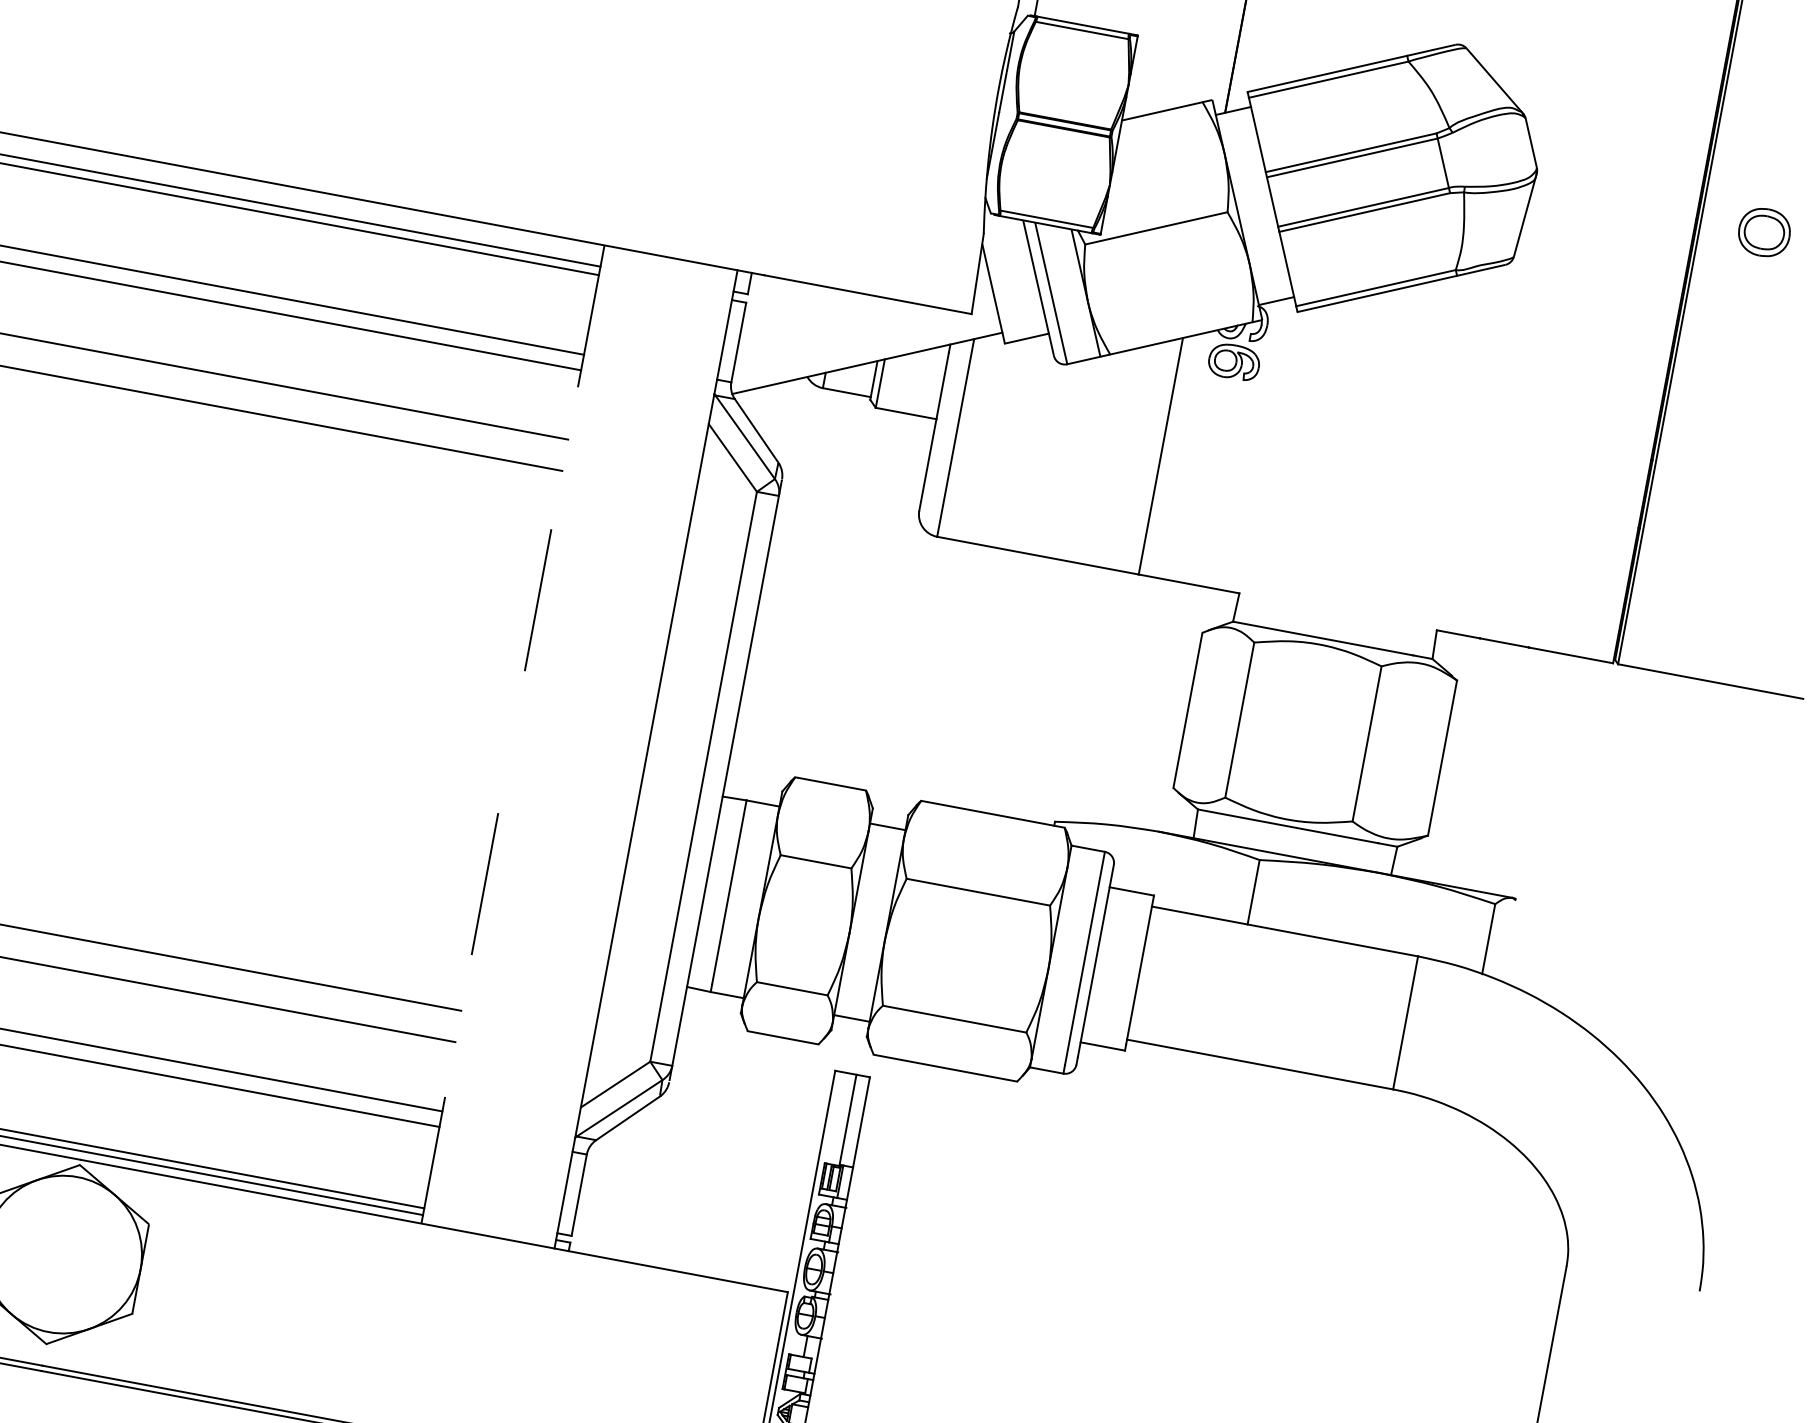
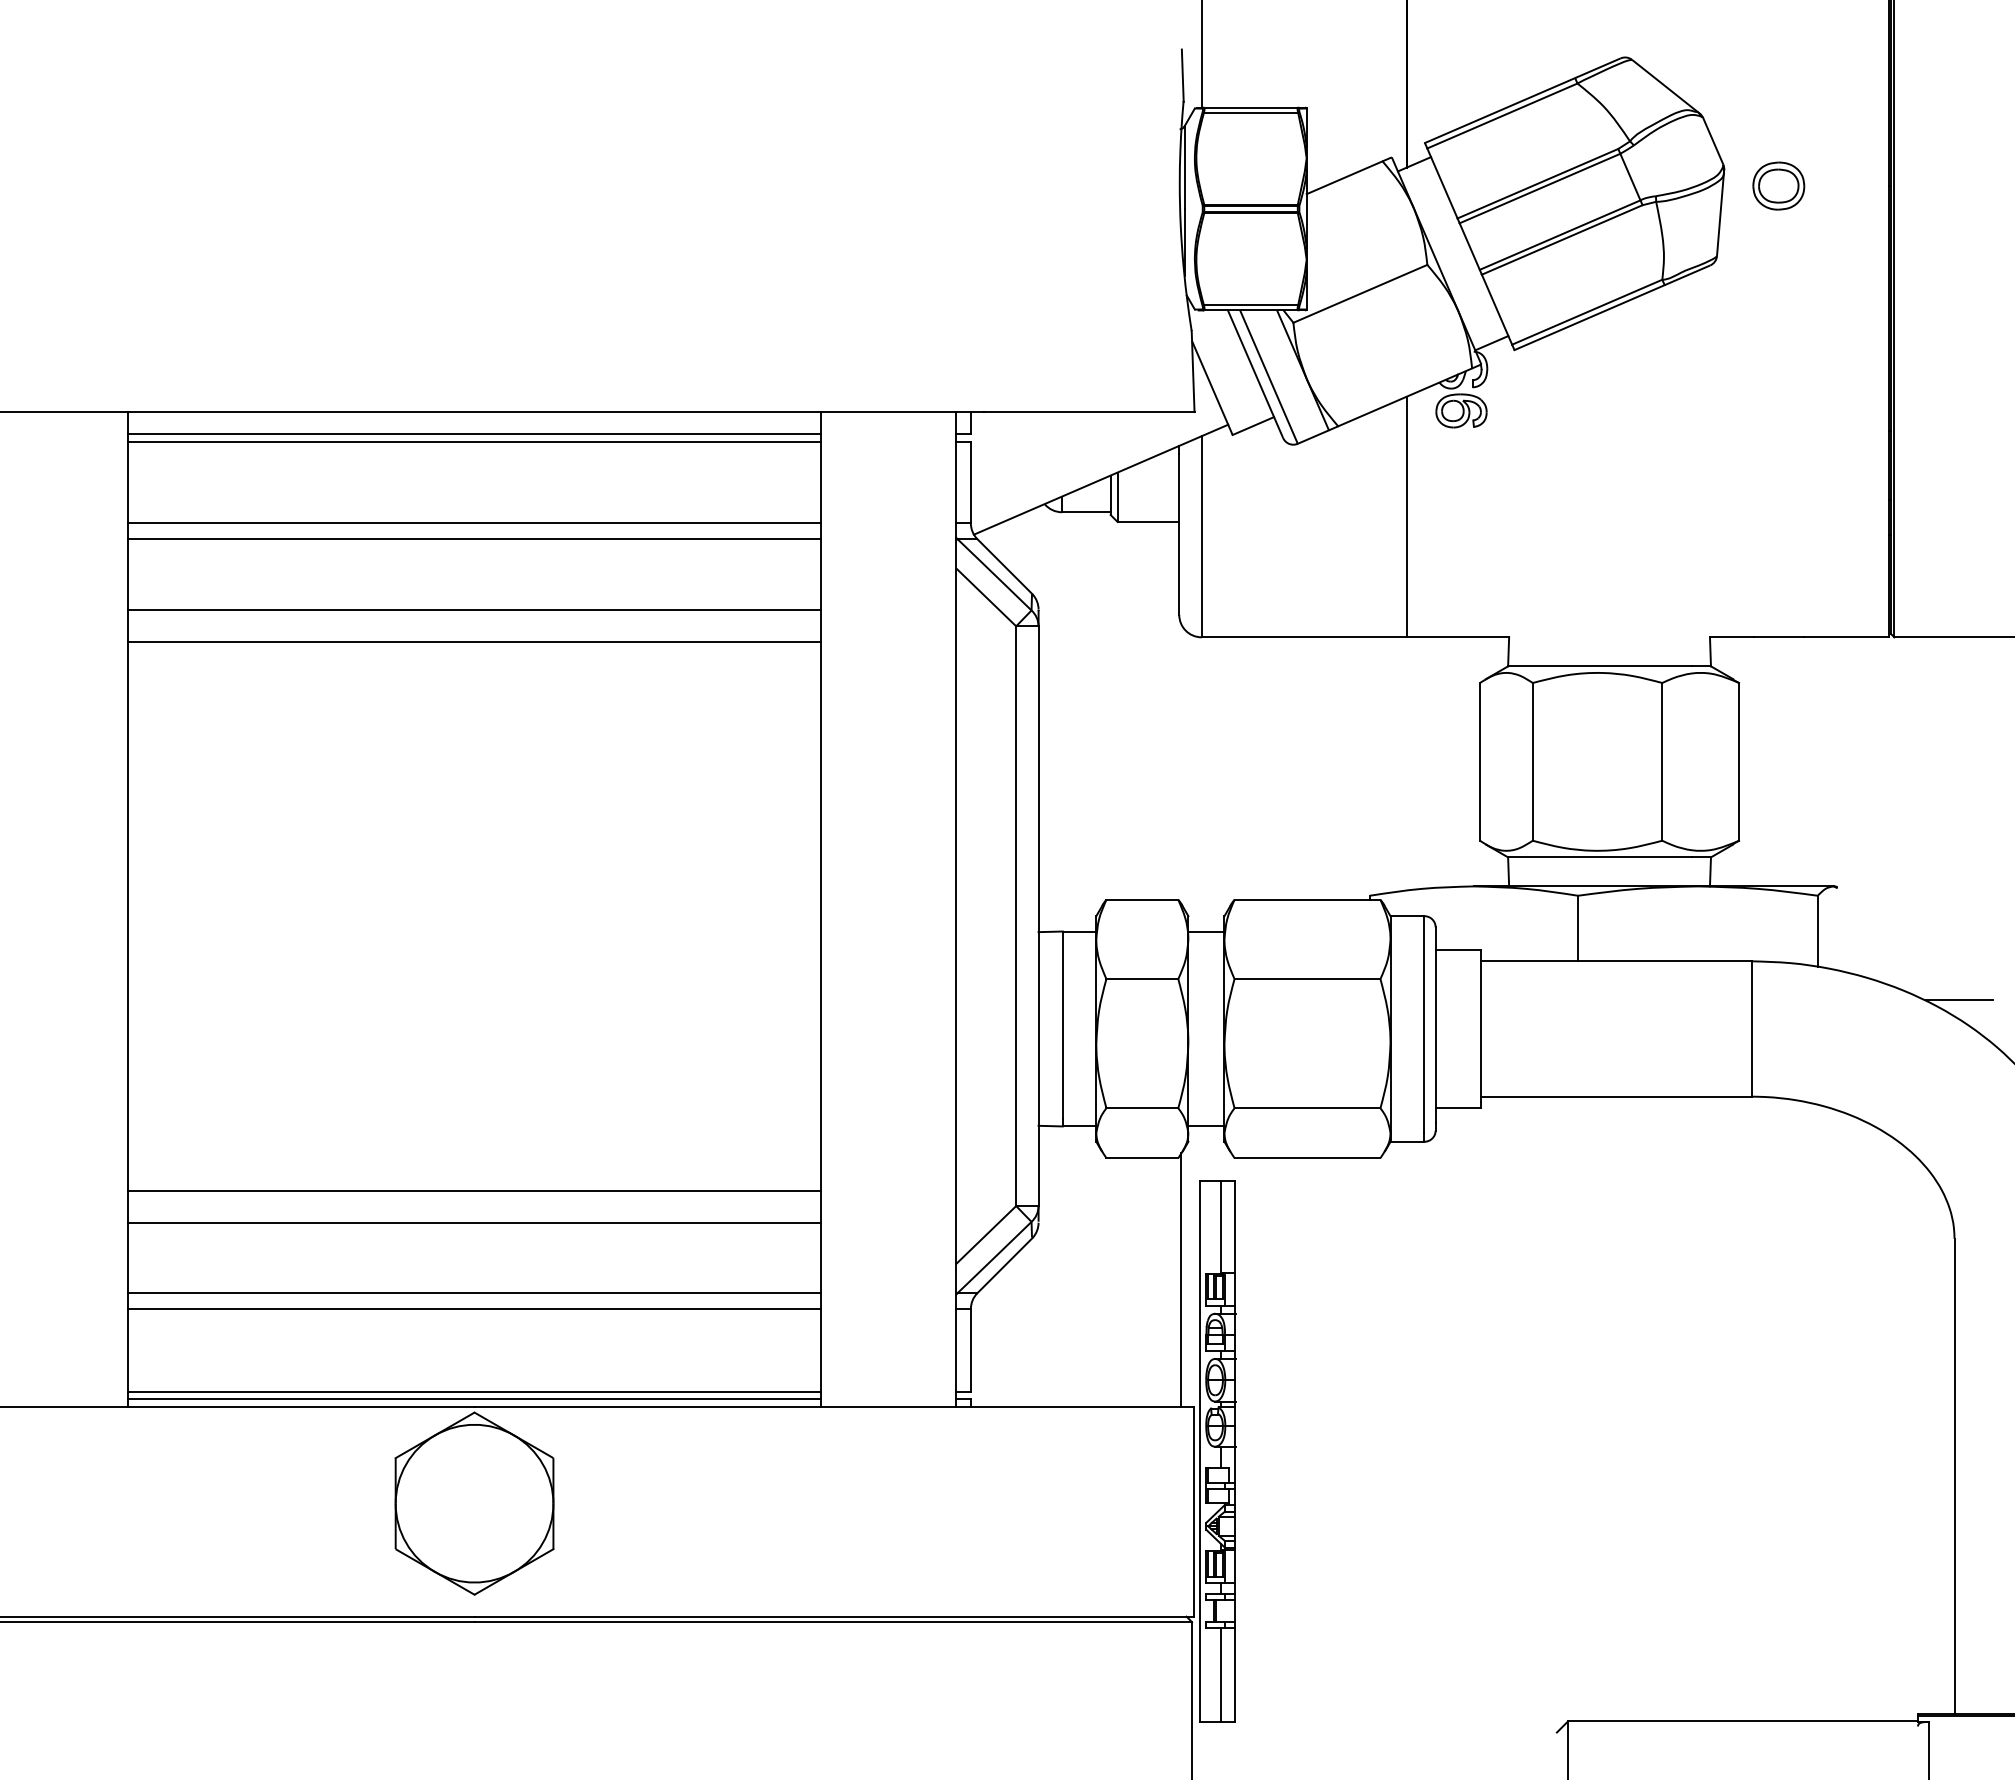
part: (1764, 231) -> (1778, 185), moved
line: (513, 734) -> (821, 909), dashed -> solid
line: (1615, 1033) -> (1959, 1000), added
line: (798, 1165) -> (1180, 1280), added

